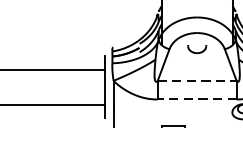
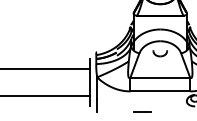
line: (197, 81) -> (160, 77), dashed -> solid
line: (197, 99) -> (160, 91), dashed -> solid

